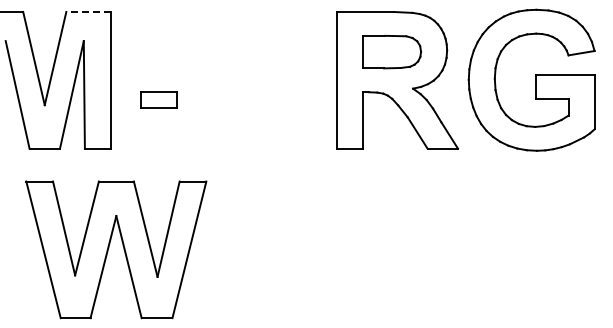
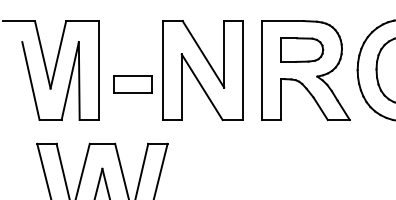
line: (88, 11) -> (82, 20), dashed -> solid
part: (254, 79) -> (202, 69), added
part: (158, 99) -> (132, 84), size x1.43

